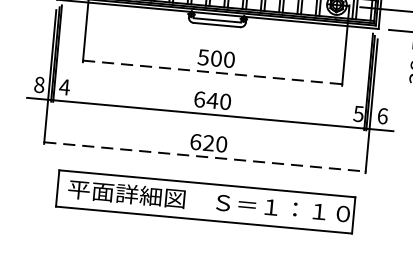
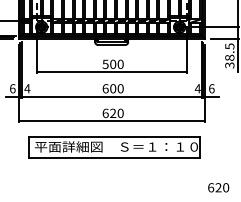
line: (214, 72) -> (112, 72), dashed -> solid
text: (39, 84) -> (12, 88), 8 -> 6
text: (211, 100) -> (112, 88), 640 -> 600
text: (358, 113) -> (197, 88), 5 -> 4
line: (206, 157) -> (112, 121), dashed -> solid

